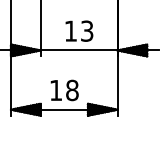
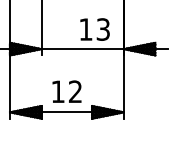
text: (78, 31) -> (94, 29), moved
text: (72, 90) -> (75, 91), 18 -> 12

